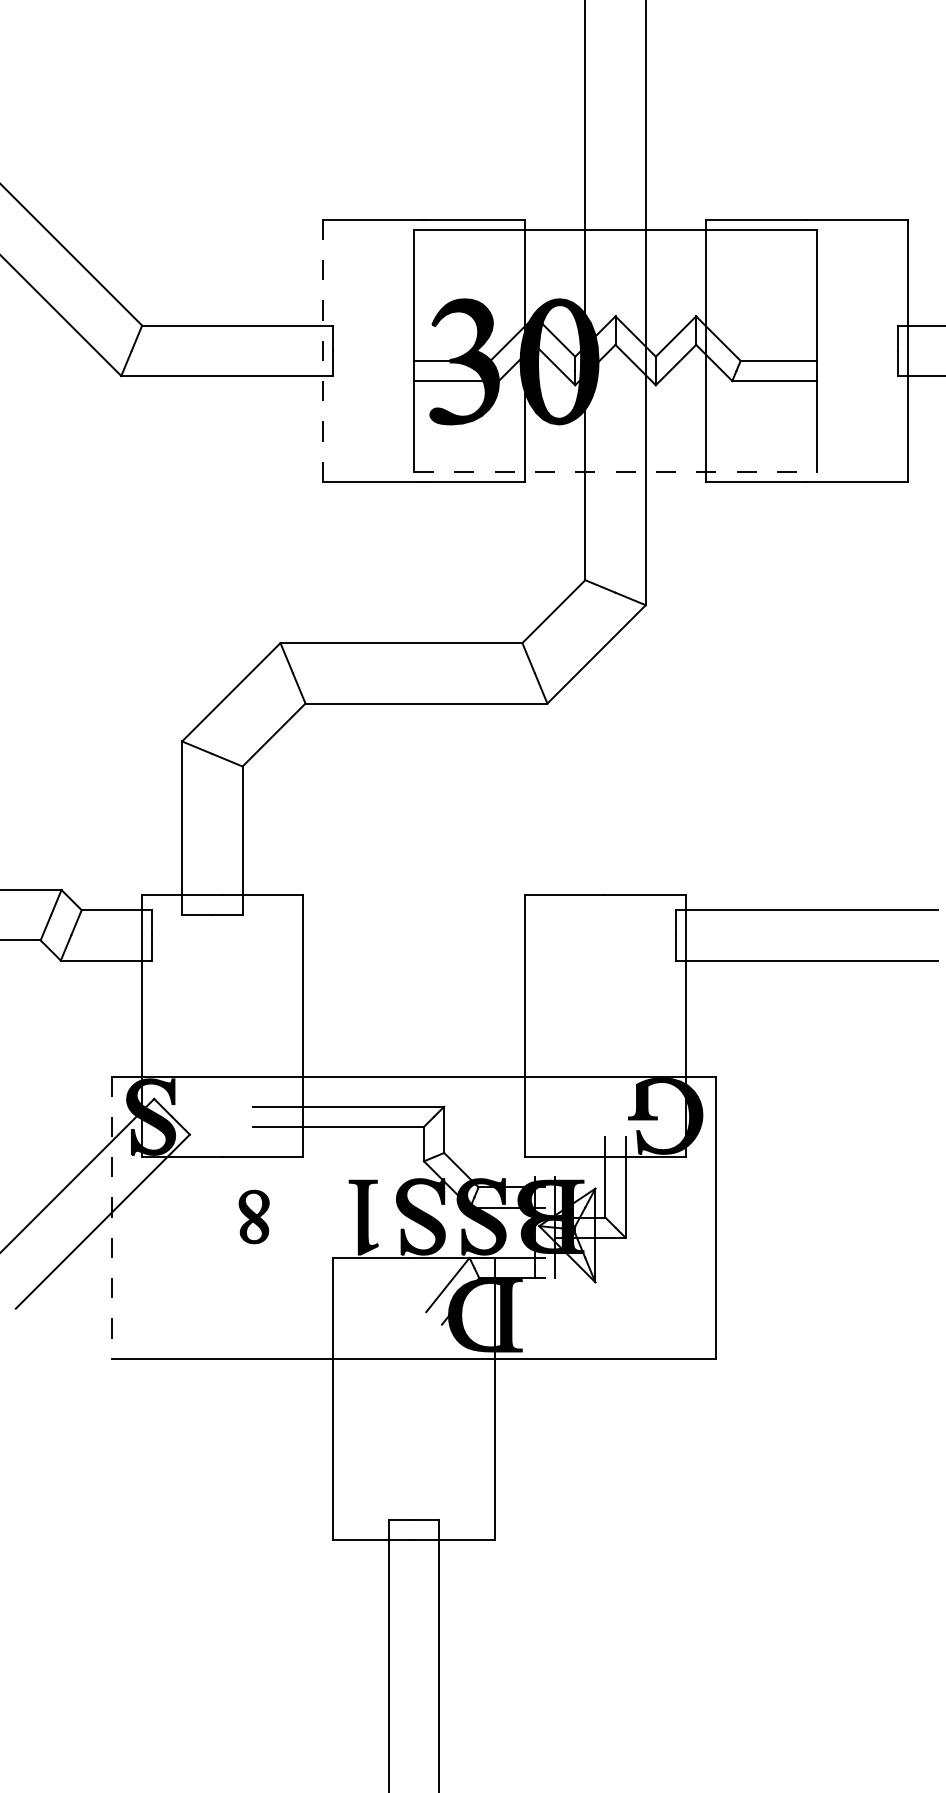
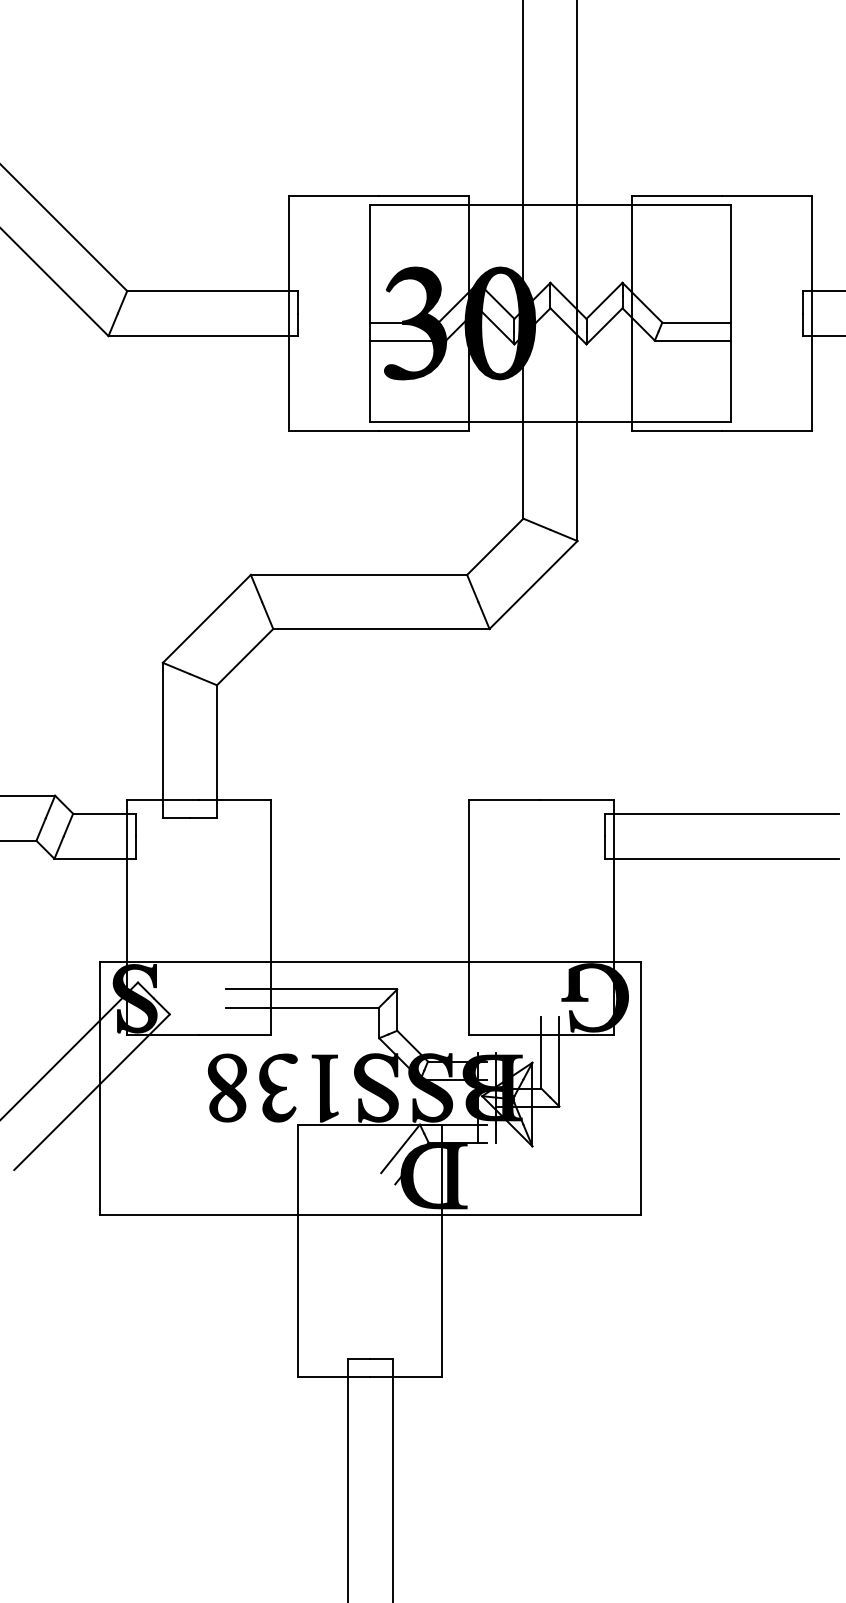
line: (323, 350) -> (289, 313), dashed -> solid
line: (615, 471) -> (550, 421), dashed -> solid
part: (253, 1216) -> (226, 1087), size x1.43
part: (311, 1216) -> (278, 1087), added
line: (111, 1218) -> (99, 1089), dashed -> solid

